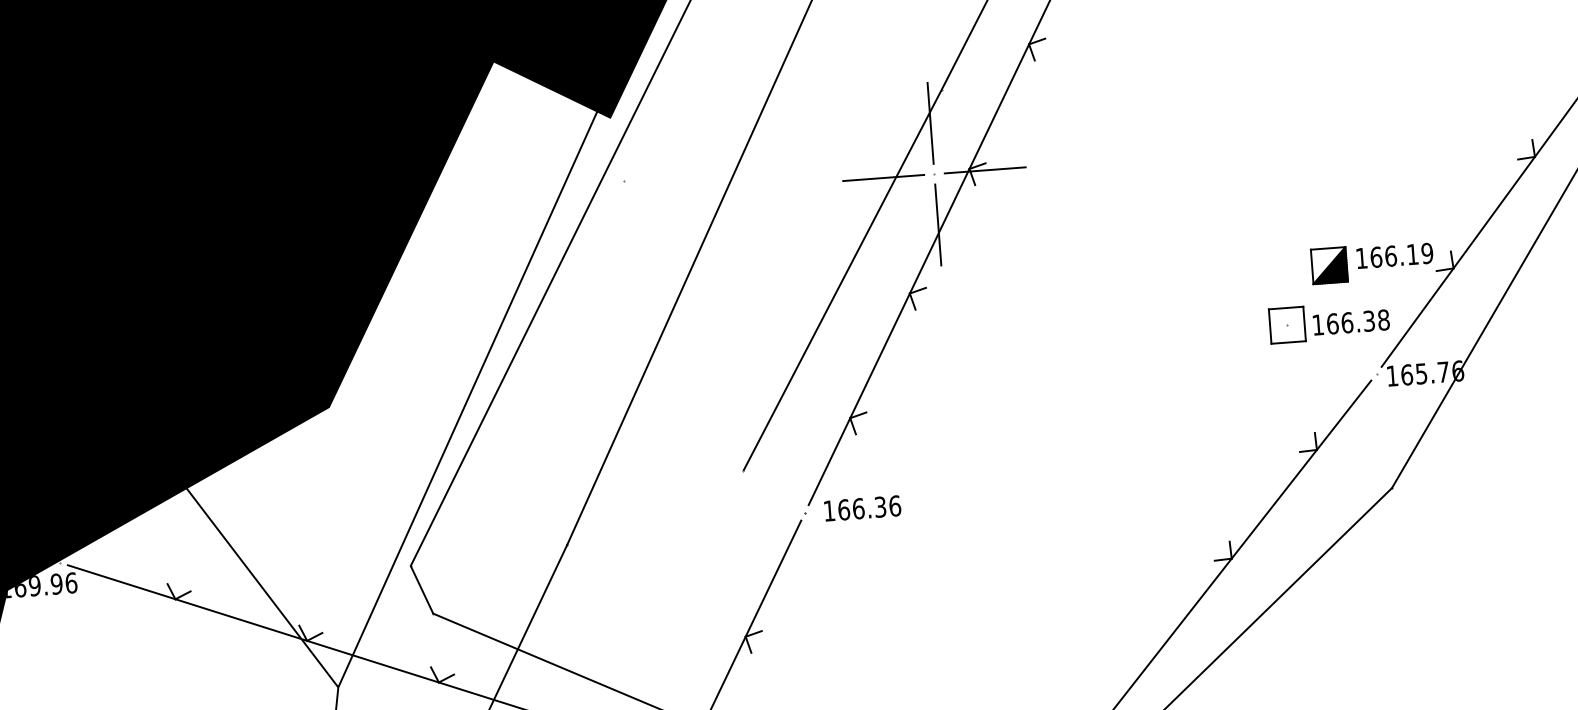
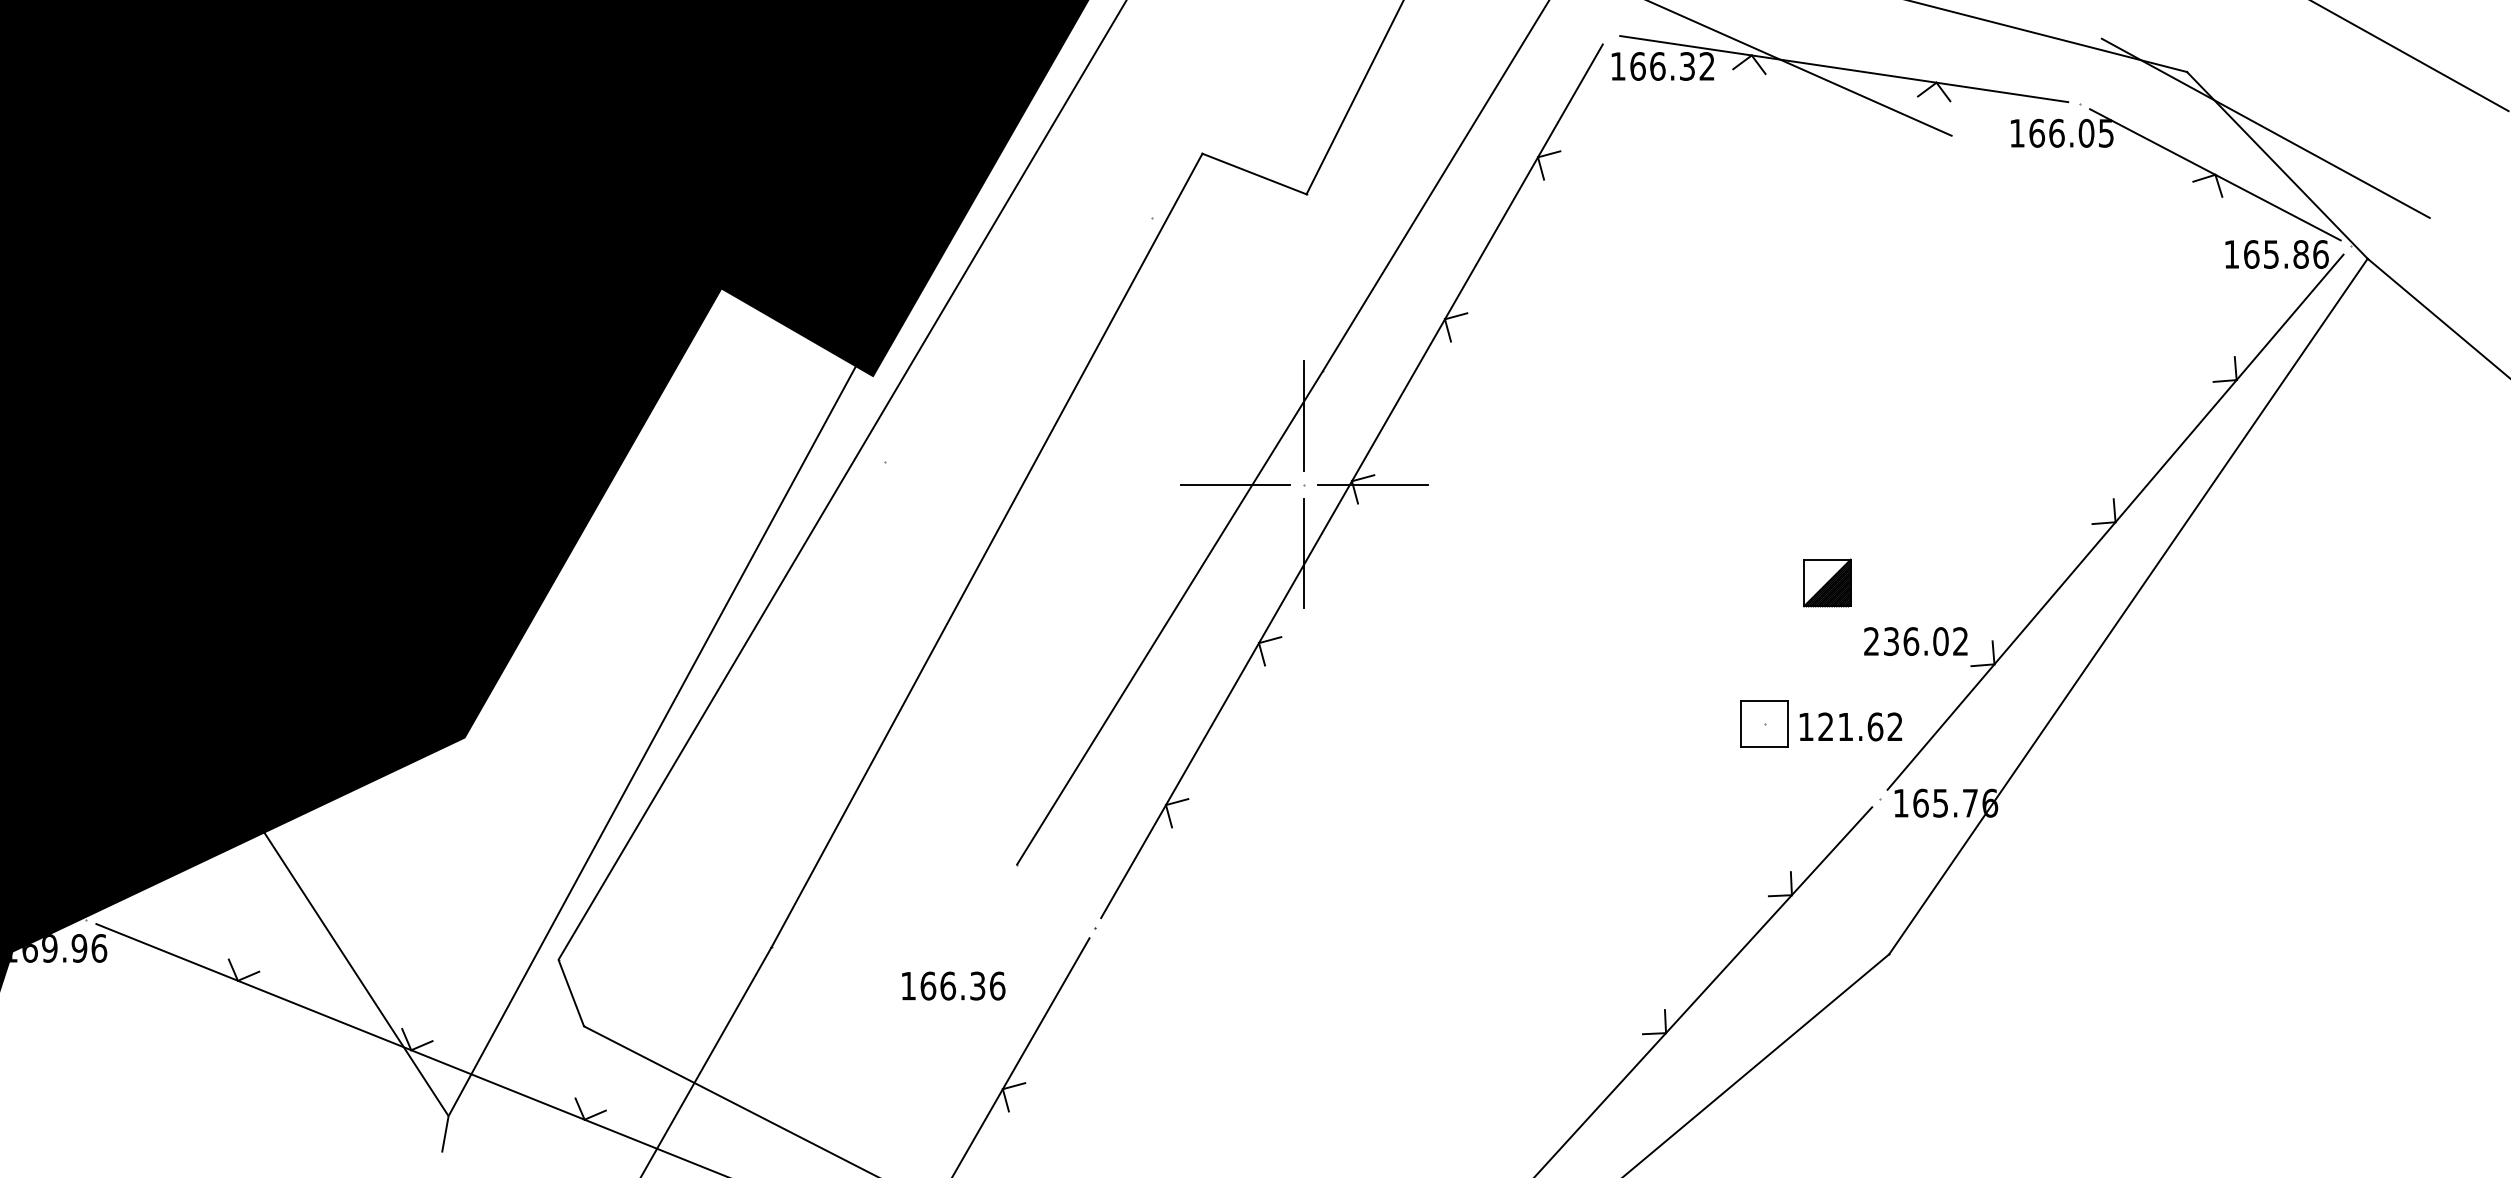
text: (1394, 255) -> (1916, 641), 166.19 -> 236.02
part: (1329, 265) -> (1827, 582), moved
text: (1358, 321) -> (1860, 726), 166.38 -> 121.62
text: (862, 508) -> (953, 985), moved

